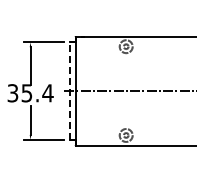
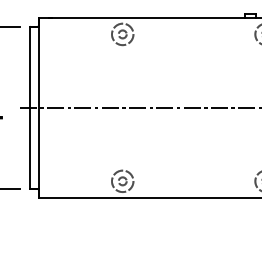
line: (70, 91) -> (30, 108), dashed -> solid

